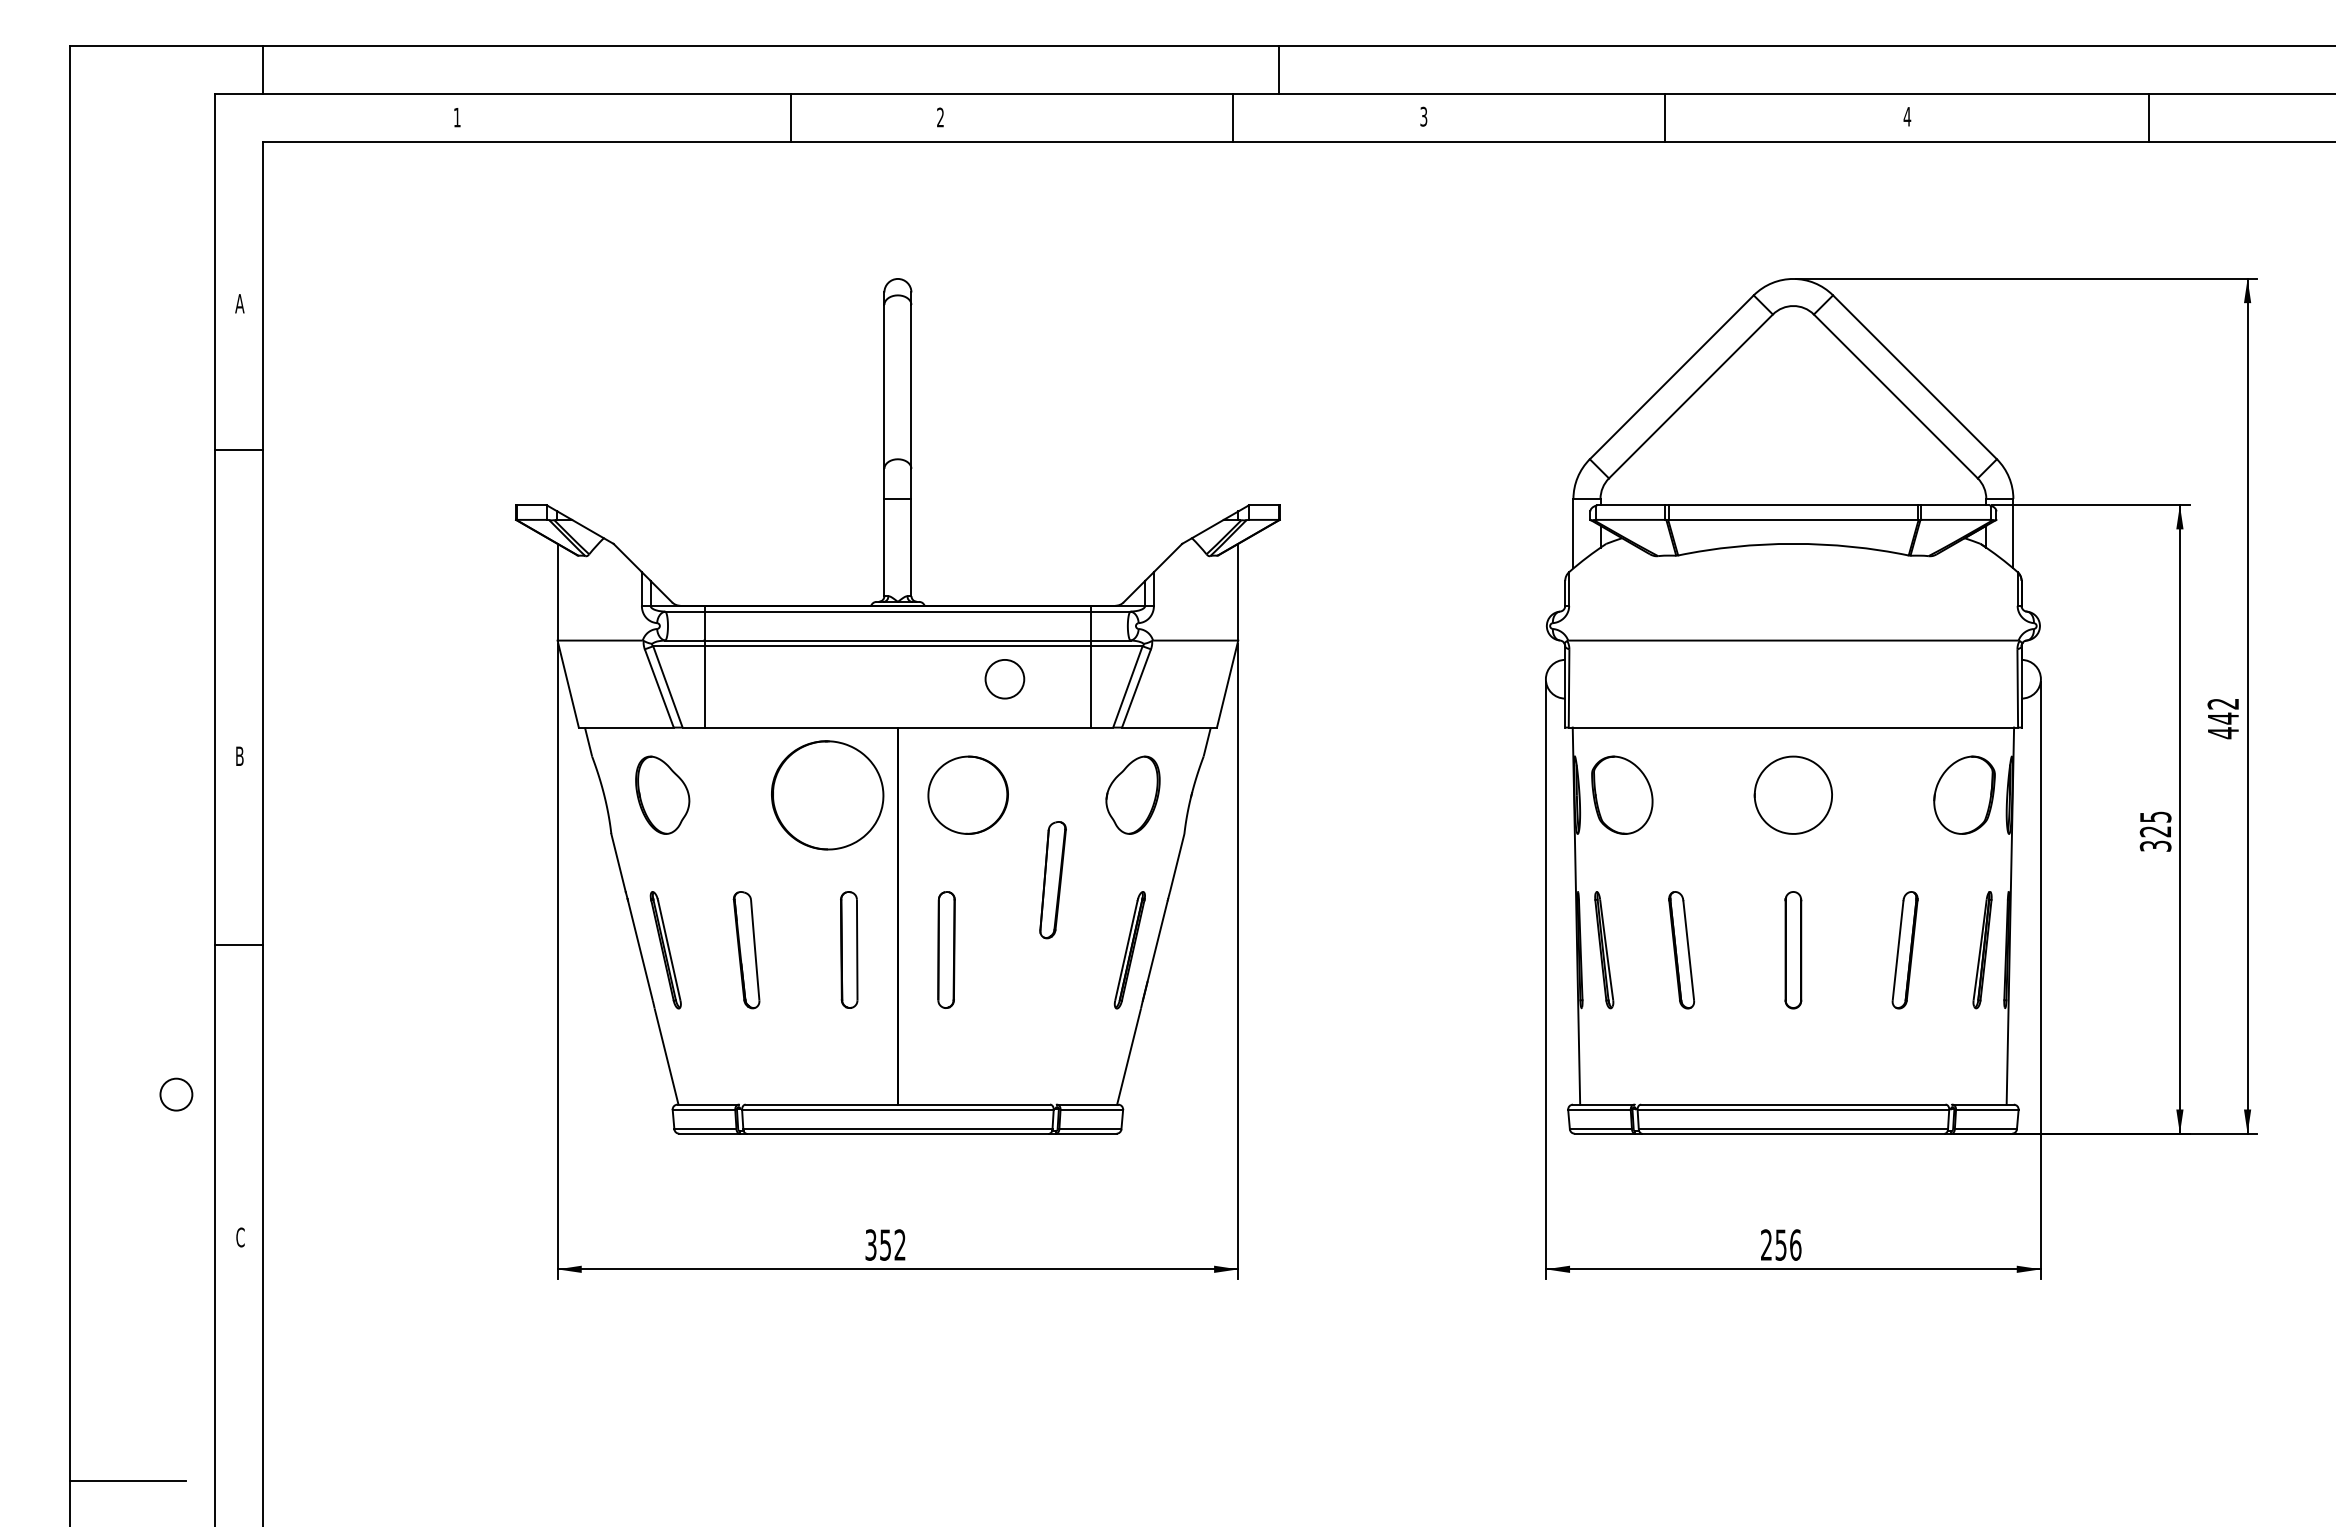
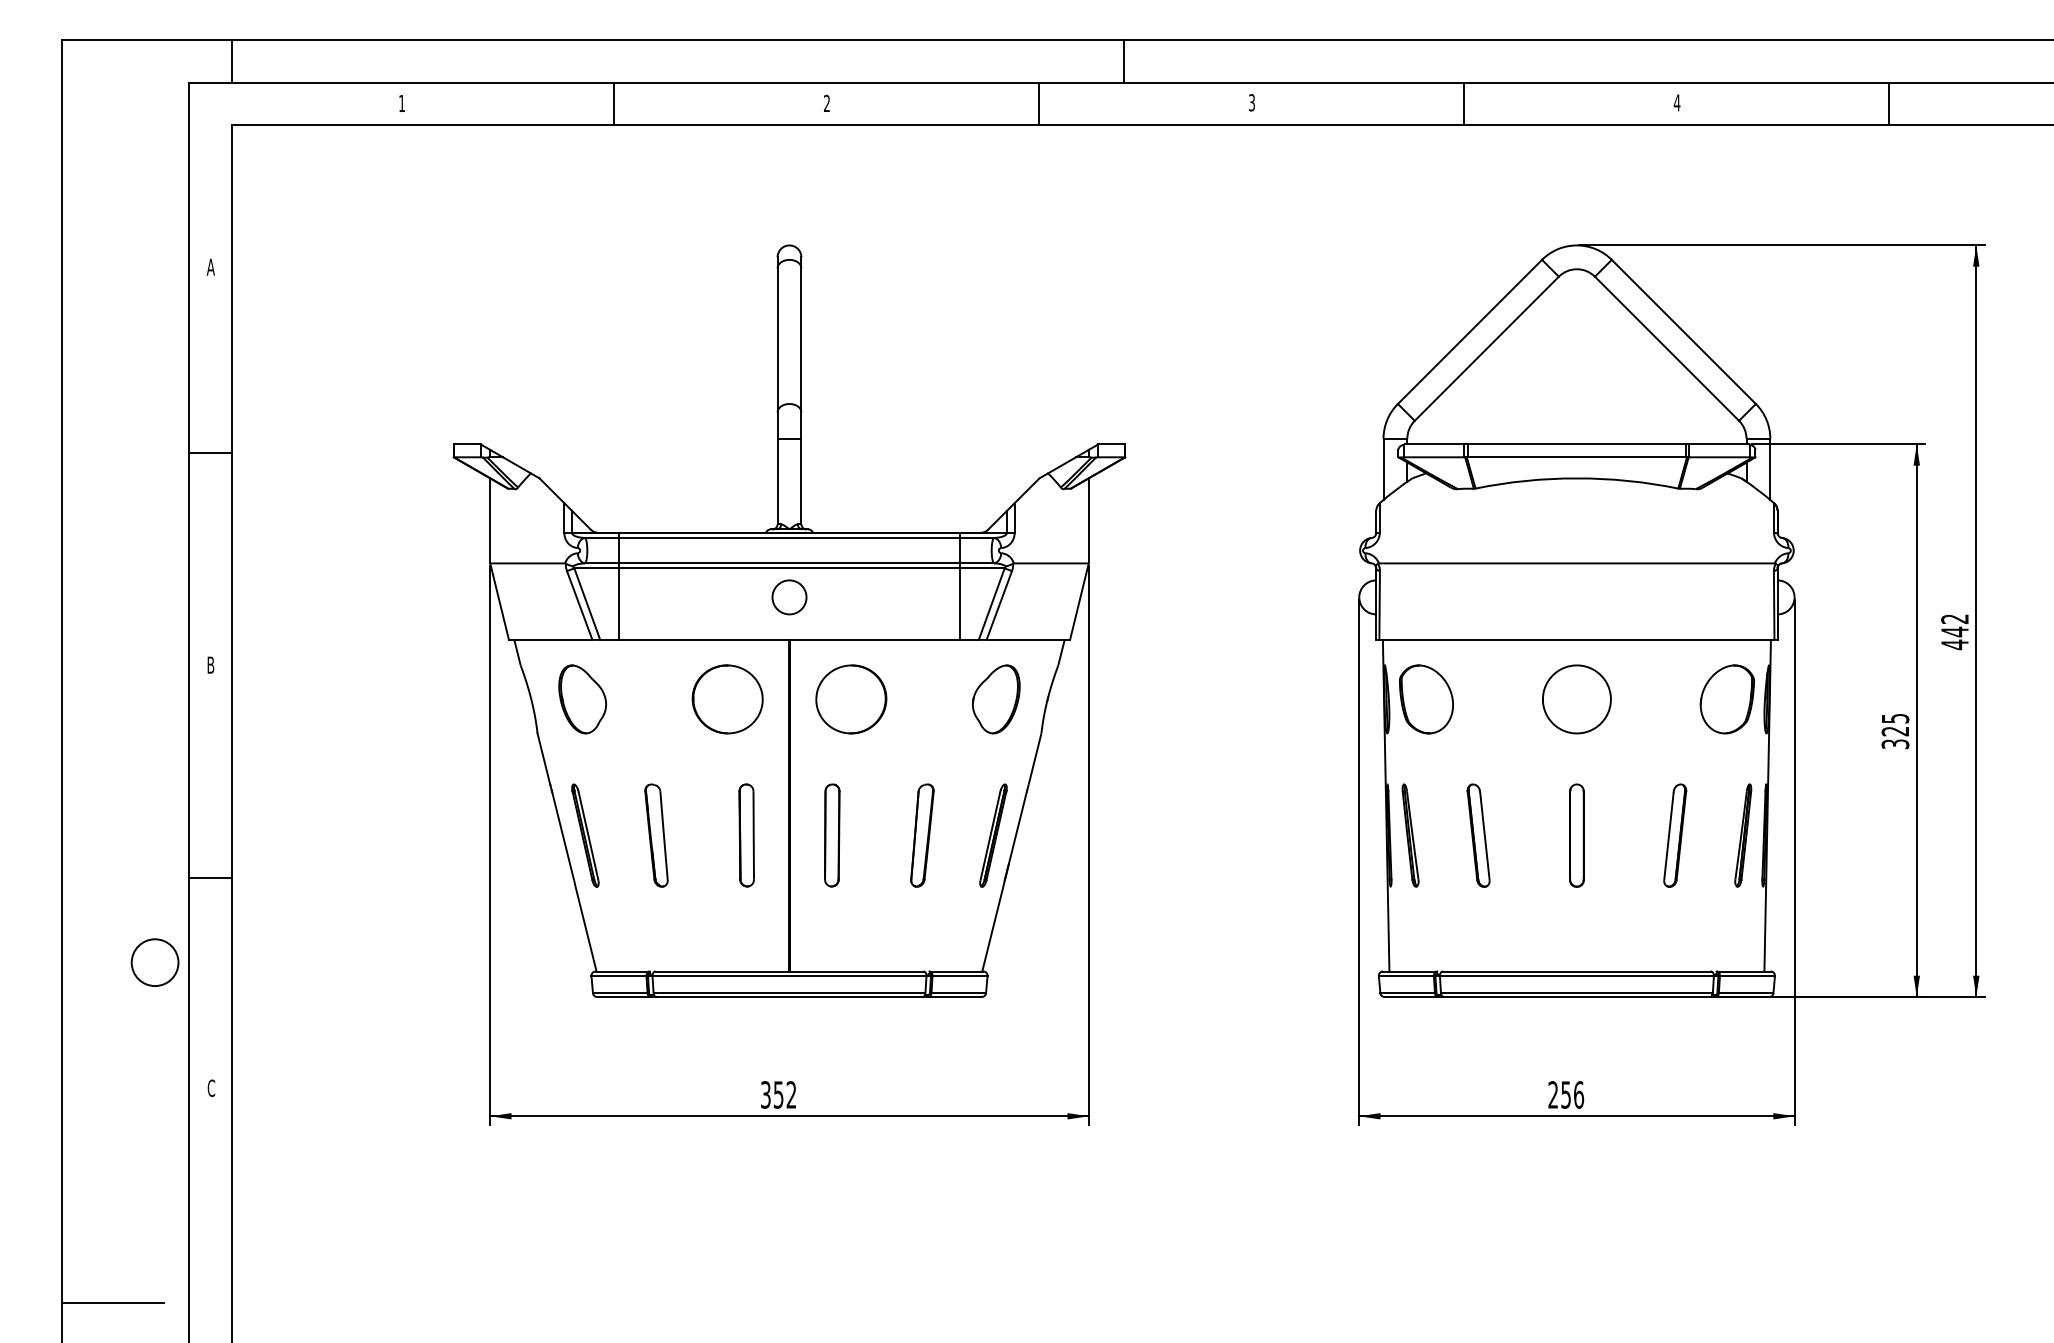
line: (790, 117) -> (614, 103), moved
line: (1232, 117) -> (1038, 103), moved
line: (239, 449) -> (210, 452), moved
circle: (1004, 679) -> (789, 597), moved
part: (827, 794) -> (727, 698), size x0.71
part: (1052, 880) -> (921, 835), moved
line: (239, 944) -> (210, 877), moved
circle: (176, 1094) -> (155, 962), size x1.67

